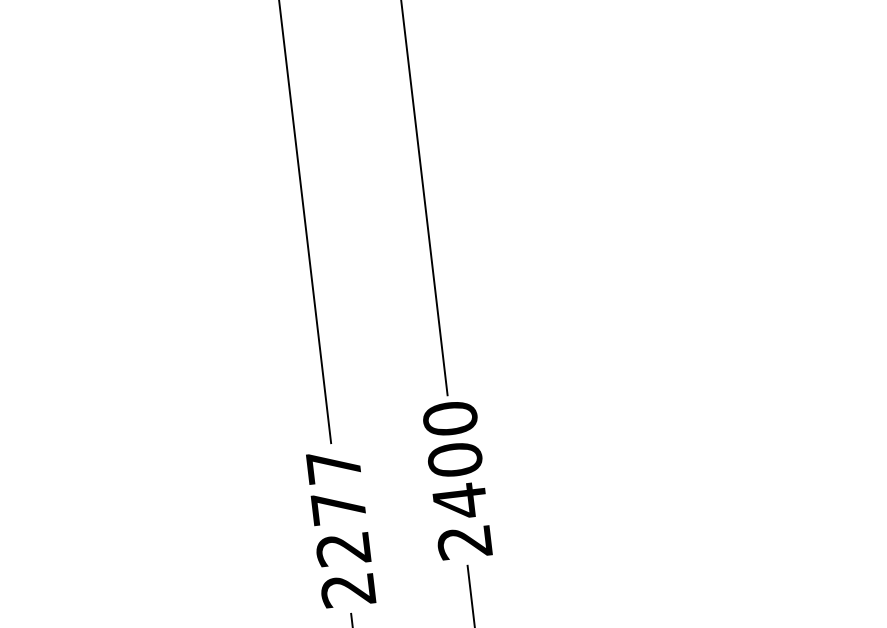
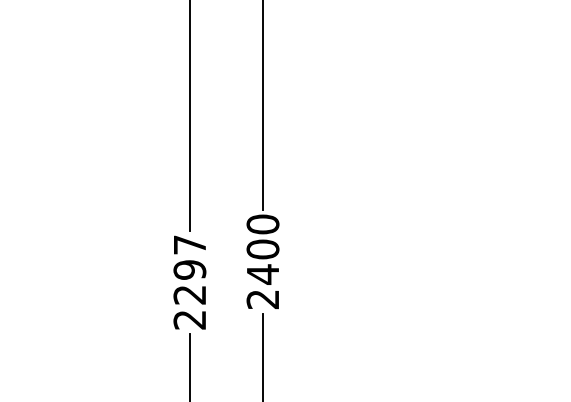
text: (337, 507) -> (189, 269), 2277 -> 2297

